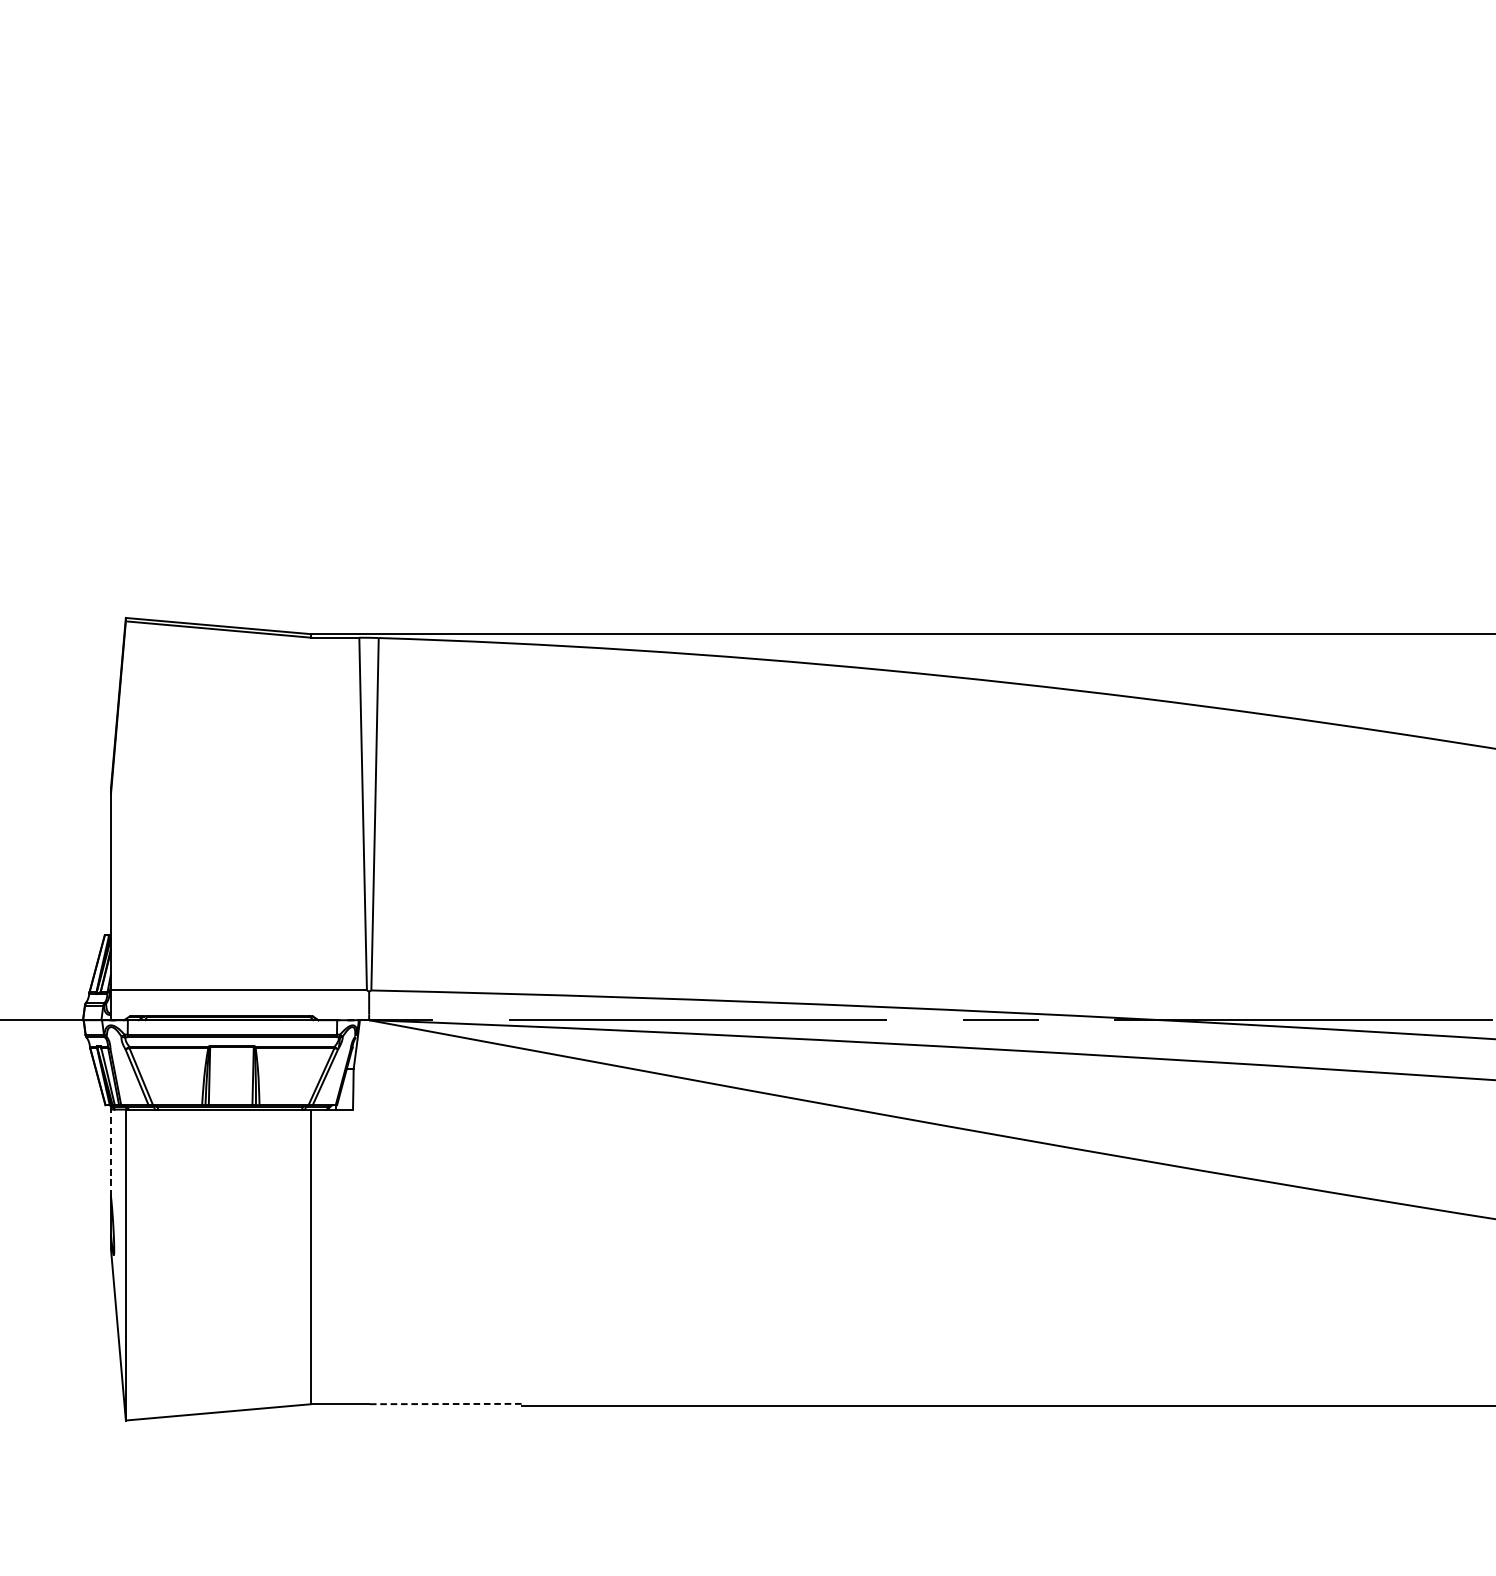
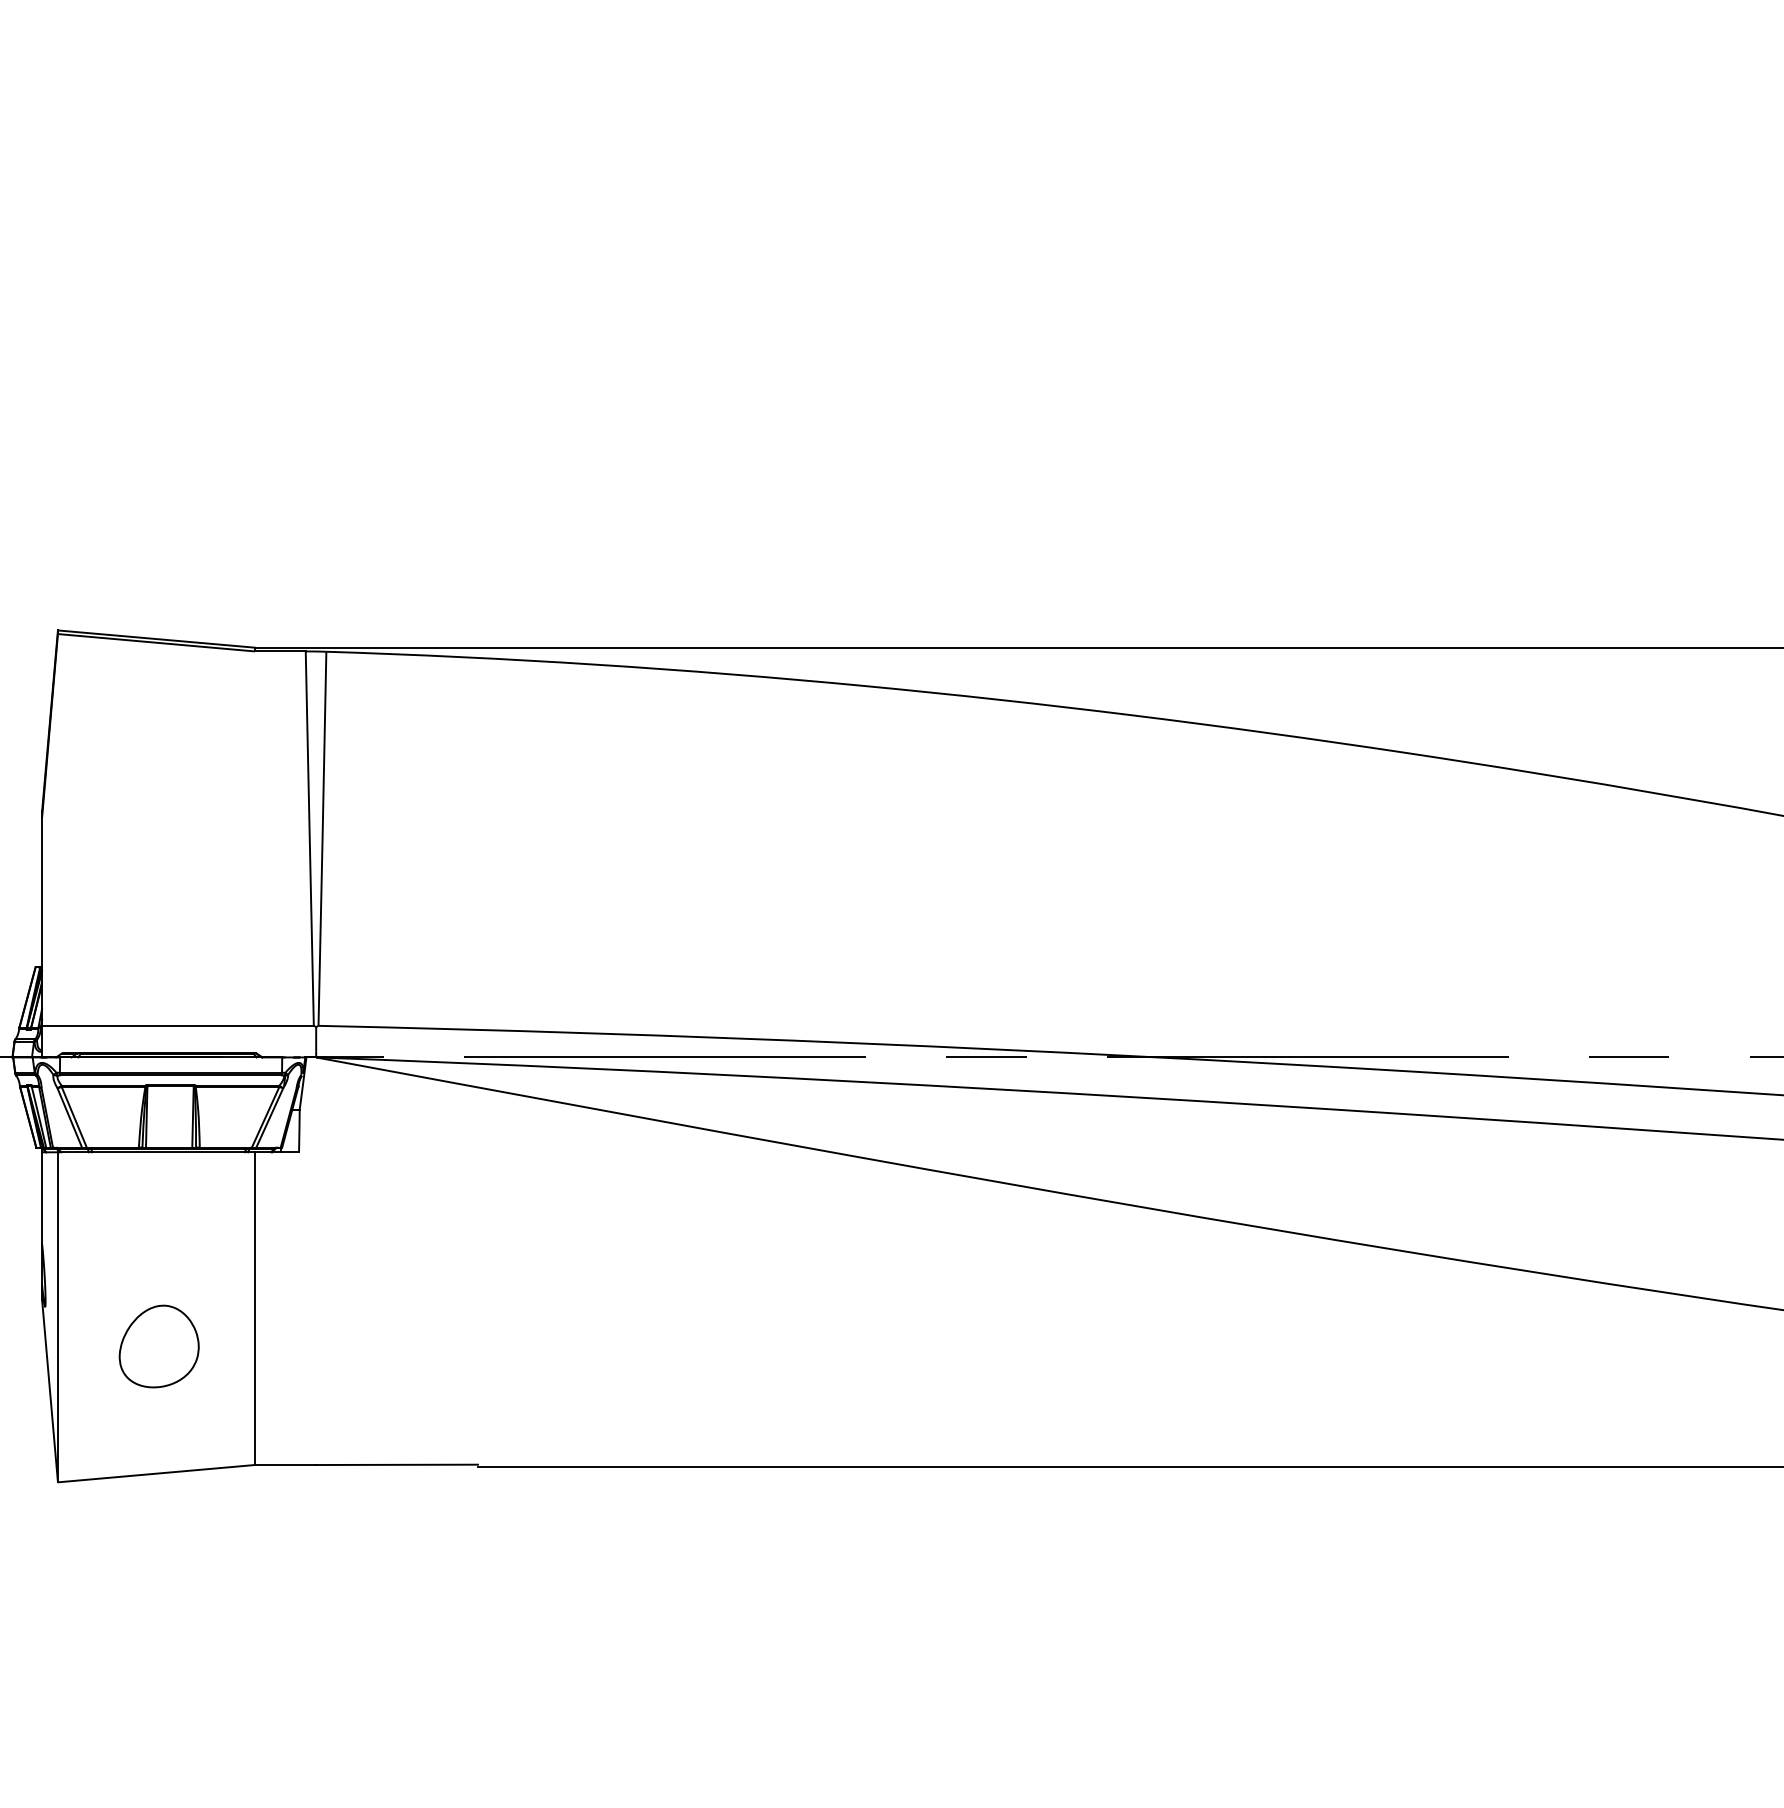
line: (111, 1152) -> (42, 1197), dashed -> solid
part: (220, 1292) -> (158, 1346), added
line: (445, 1403) -> (397, 1464), dashed -> solid

